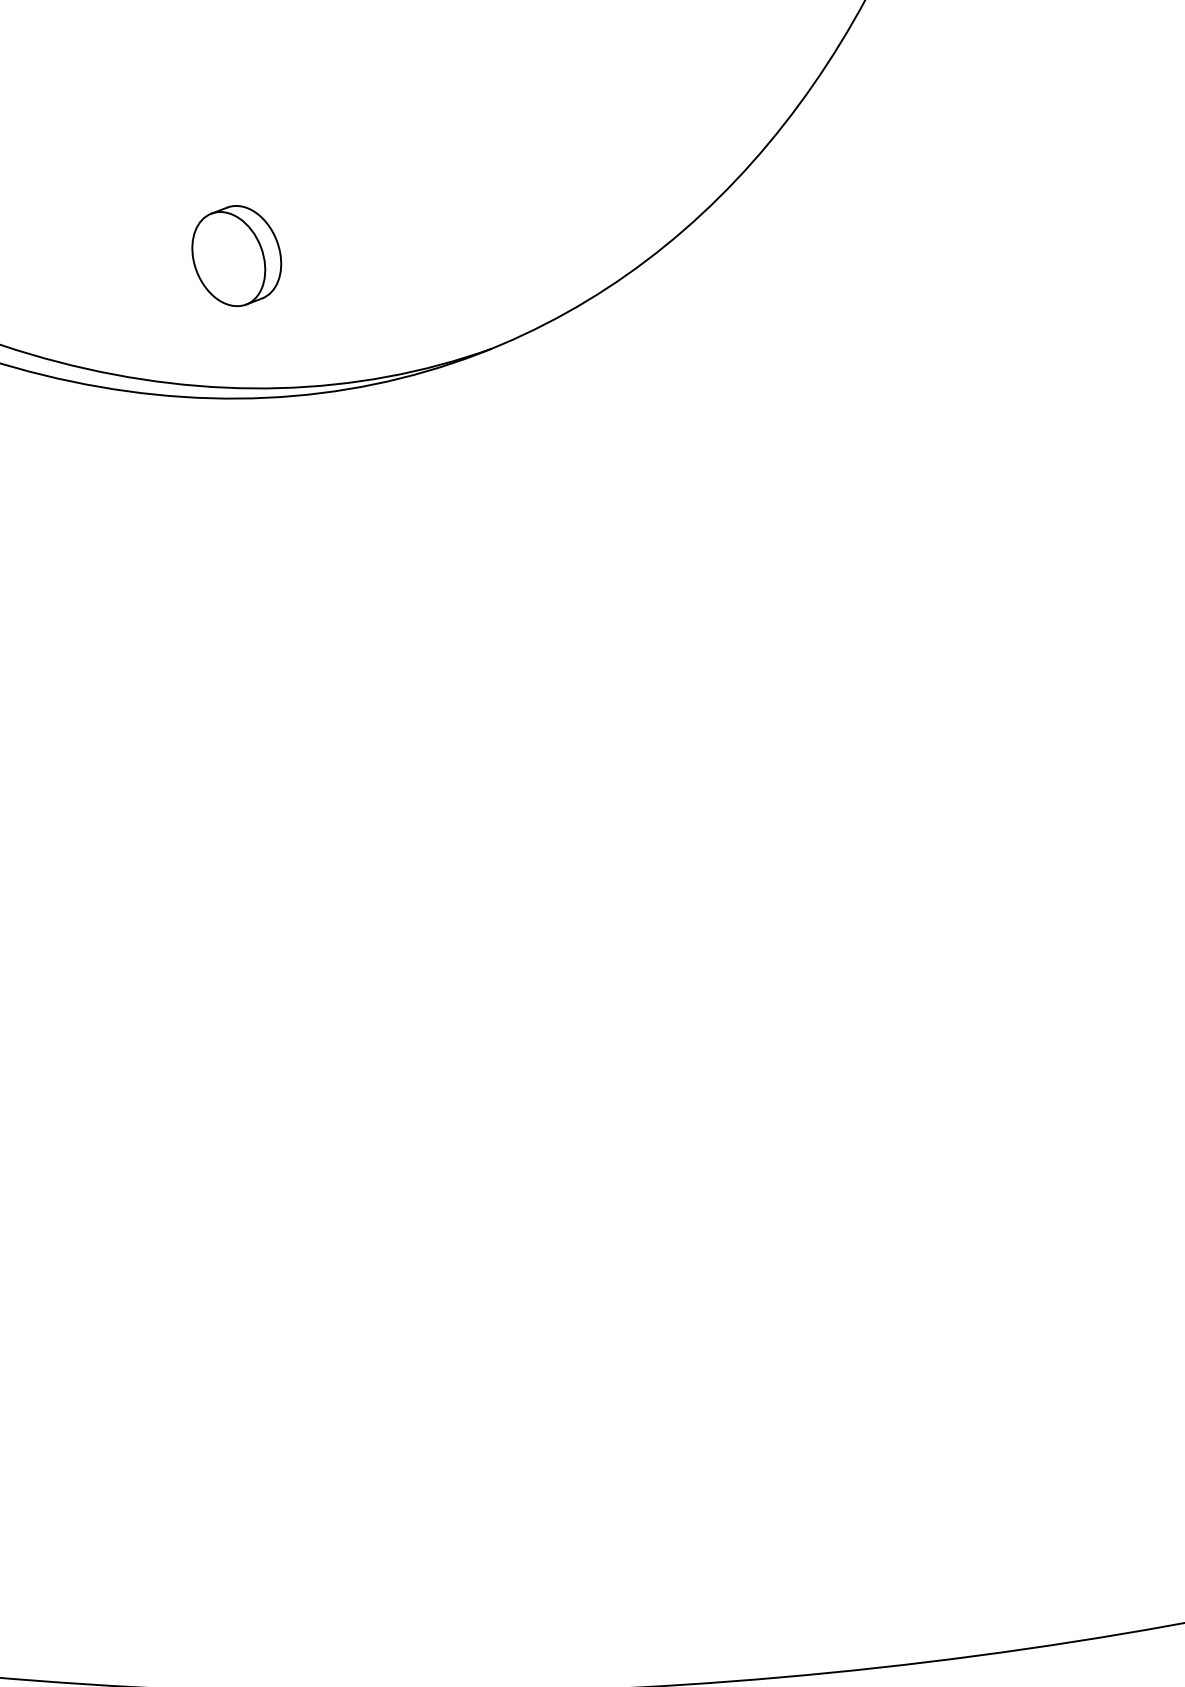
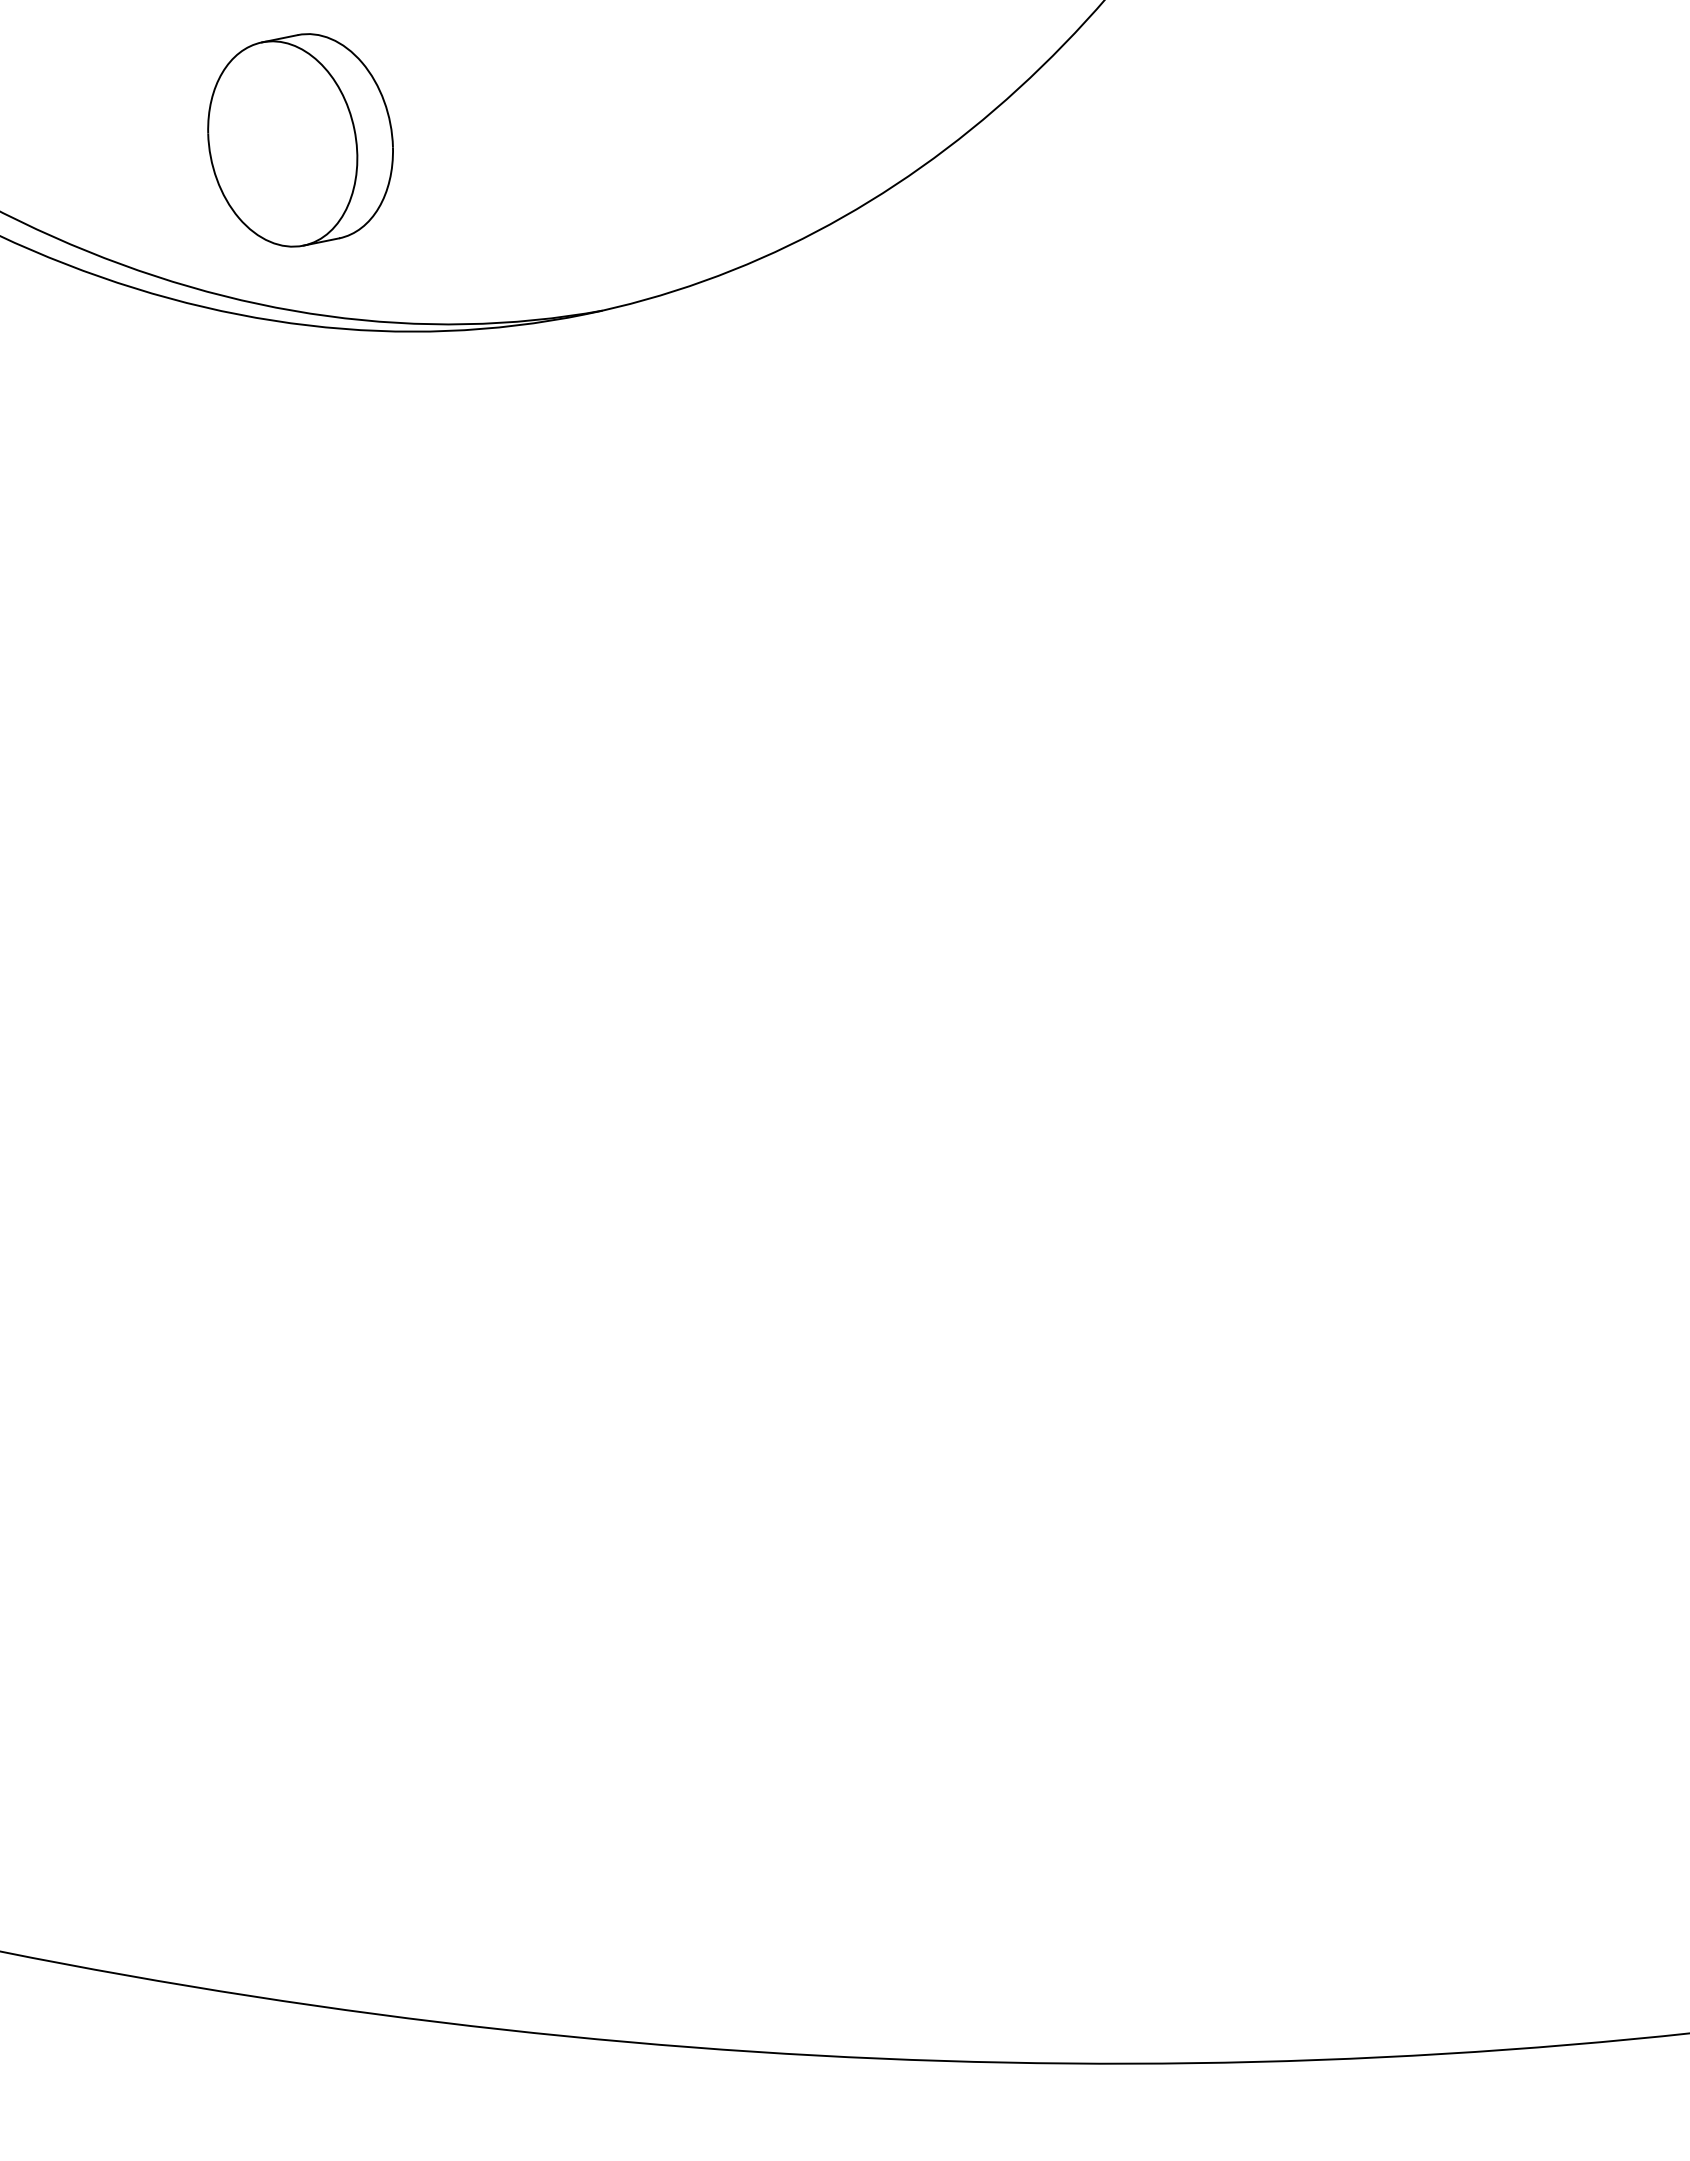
part: (236, 256) -> (300, 140), size x1.67

